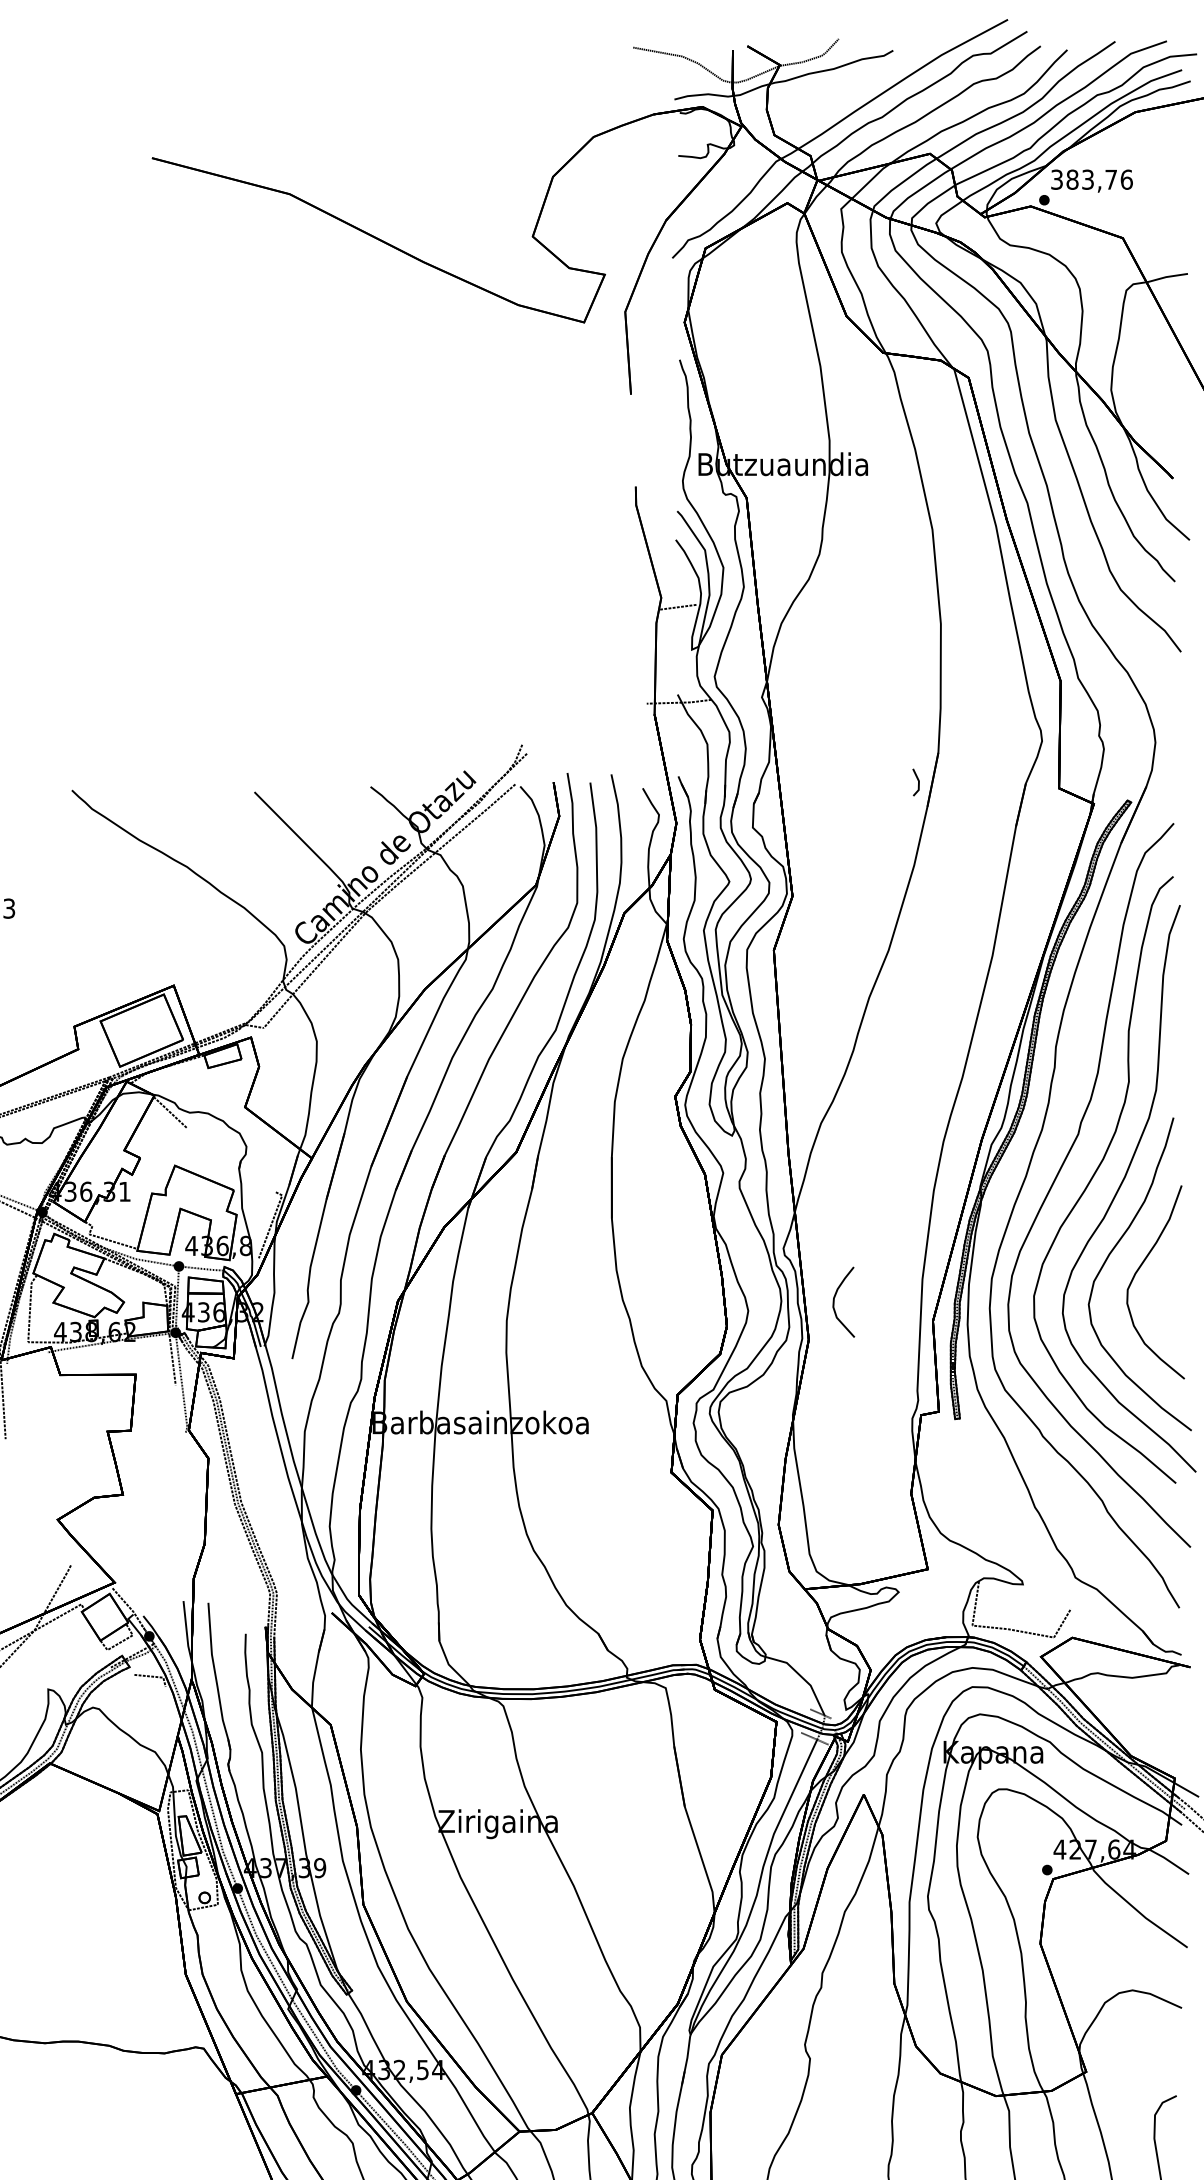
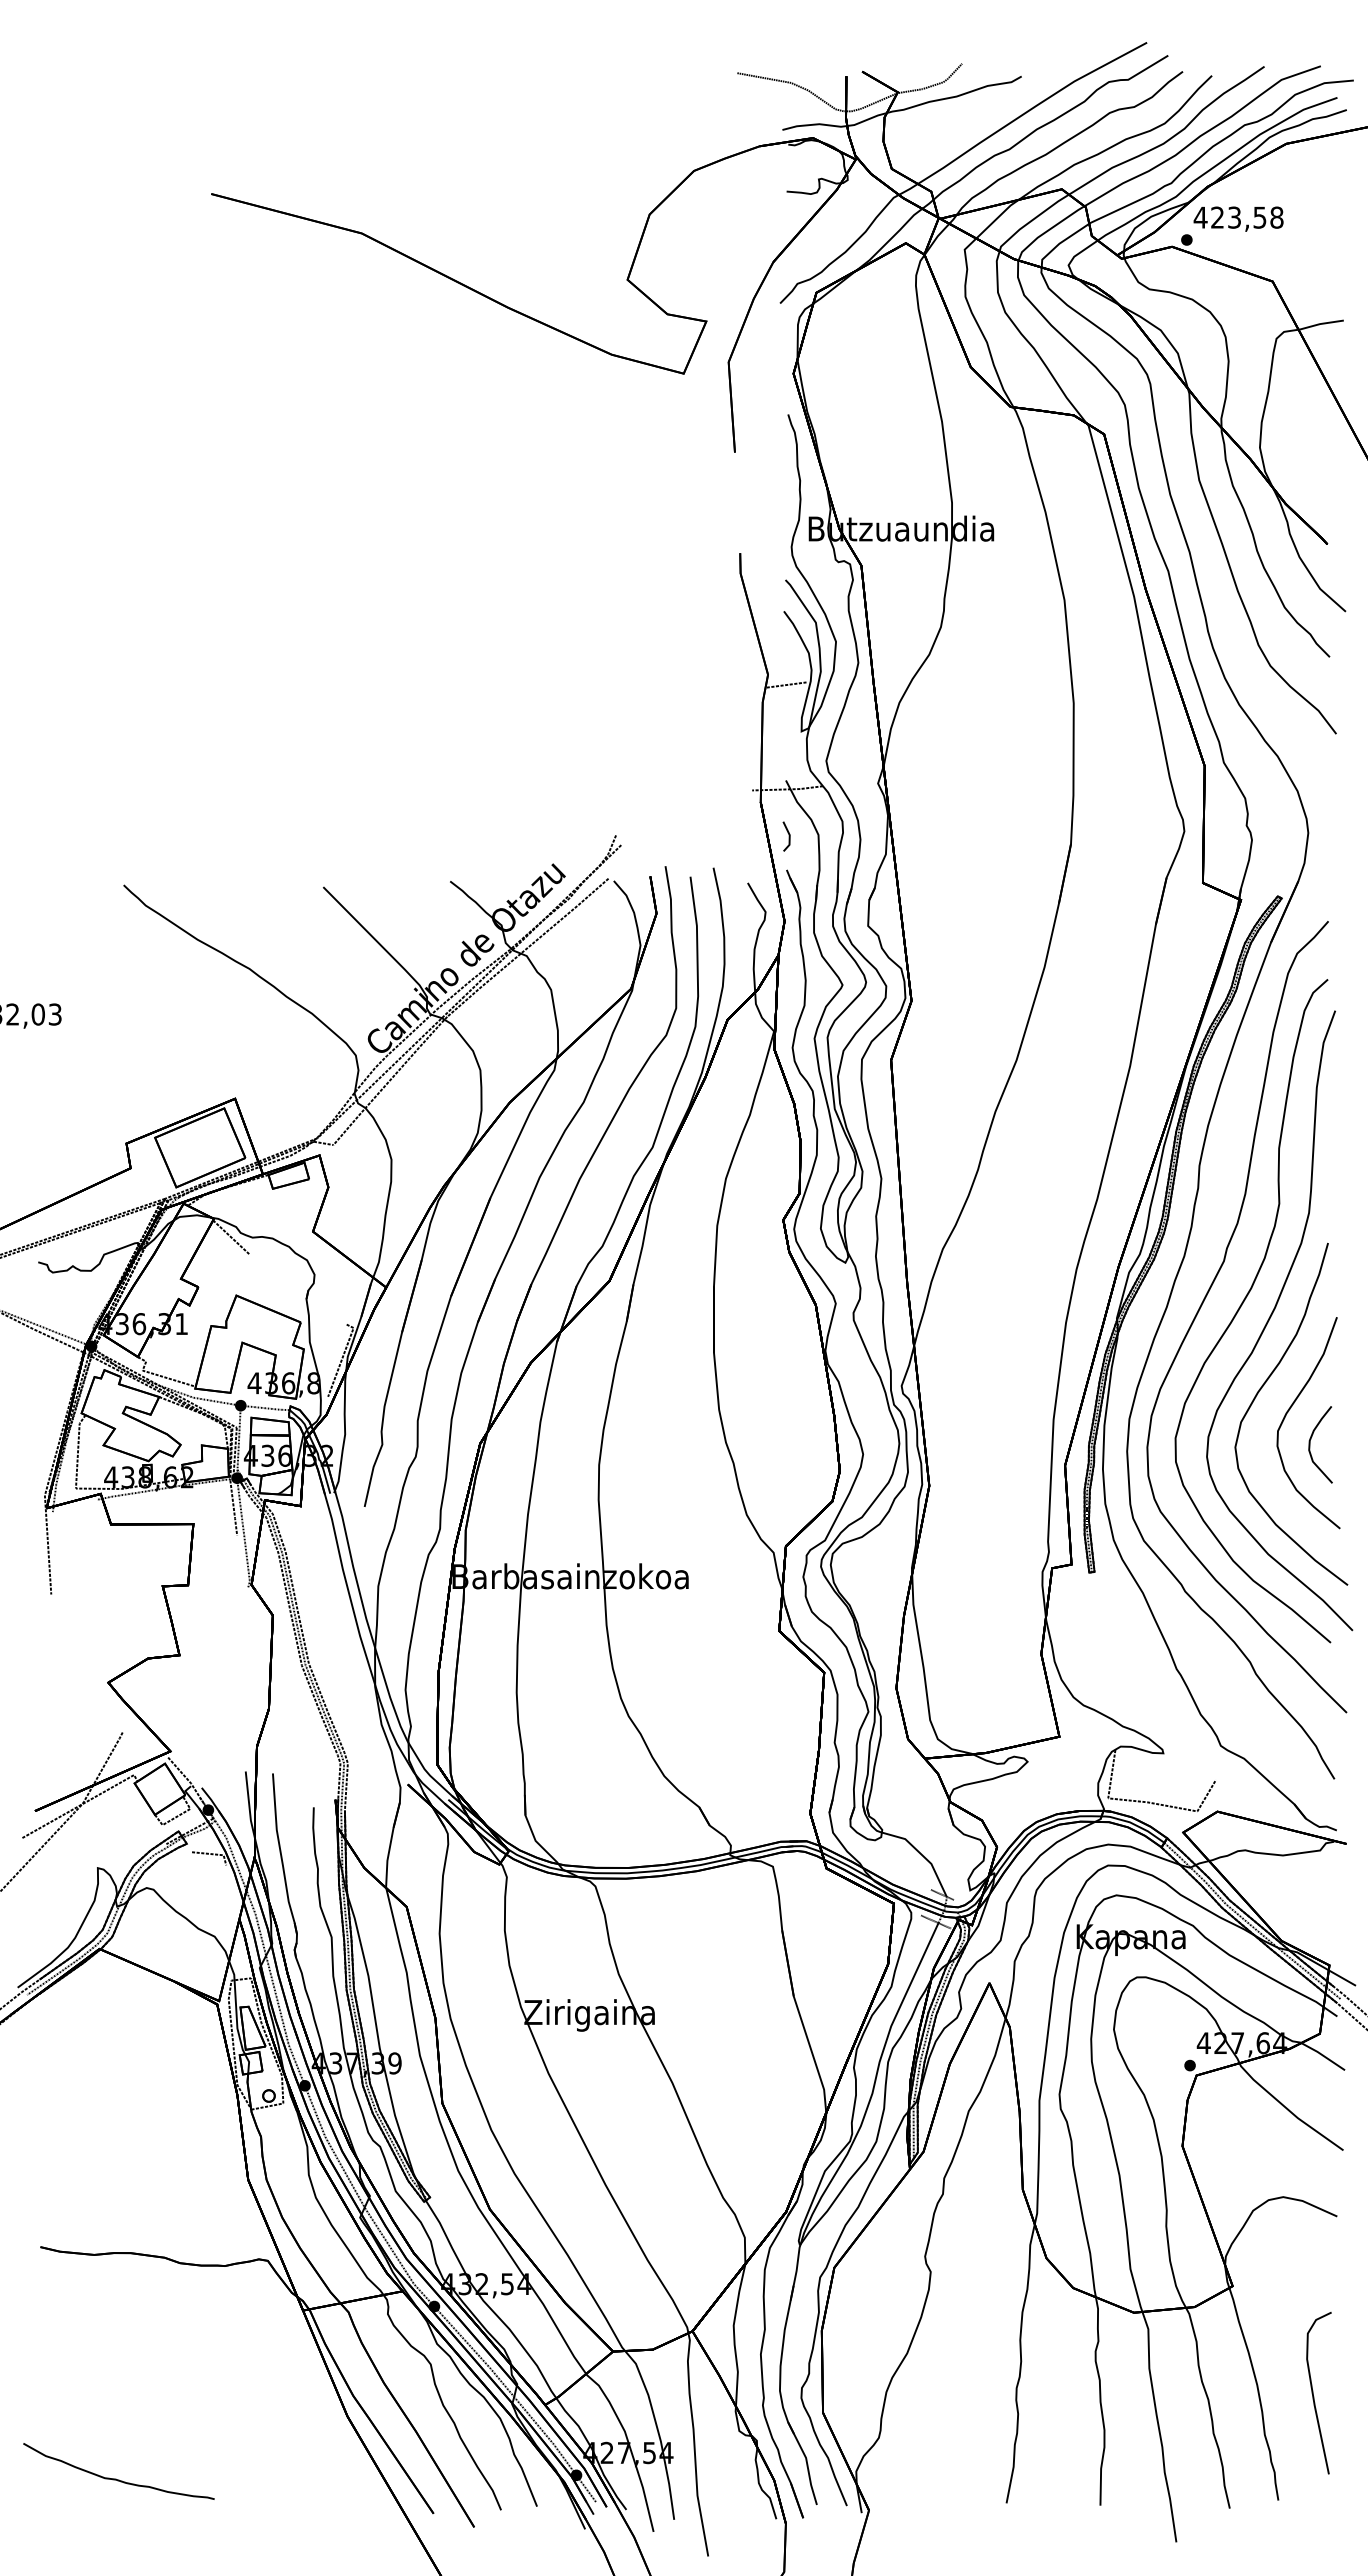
text: (1091, 179) -> (1238, 217), 383,76 -> 423,58
line: (917, 782) -> (788, 836), moved
part: (834, 1301) -> (1310, 1444), moved

